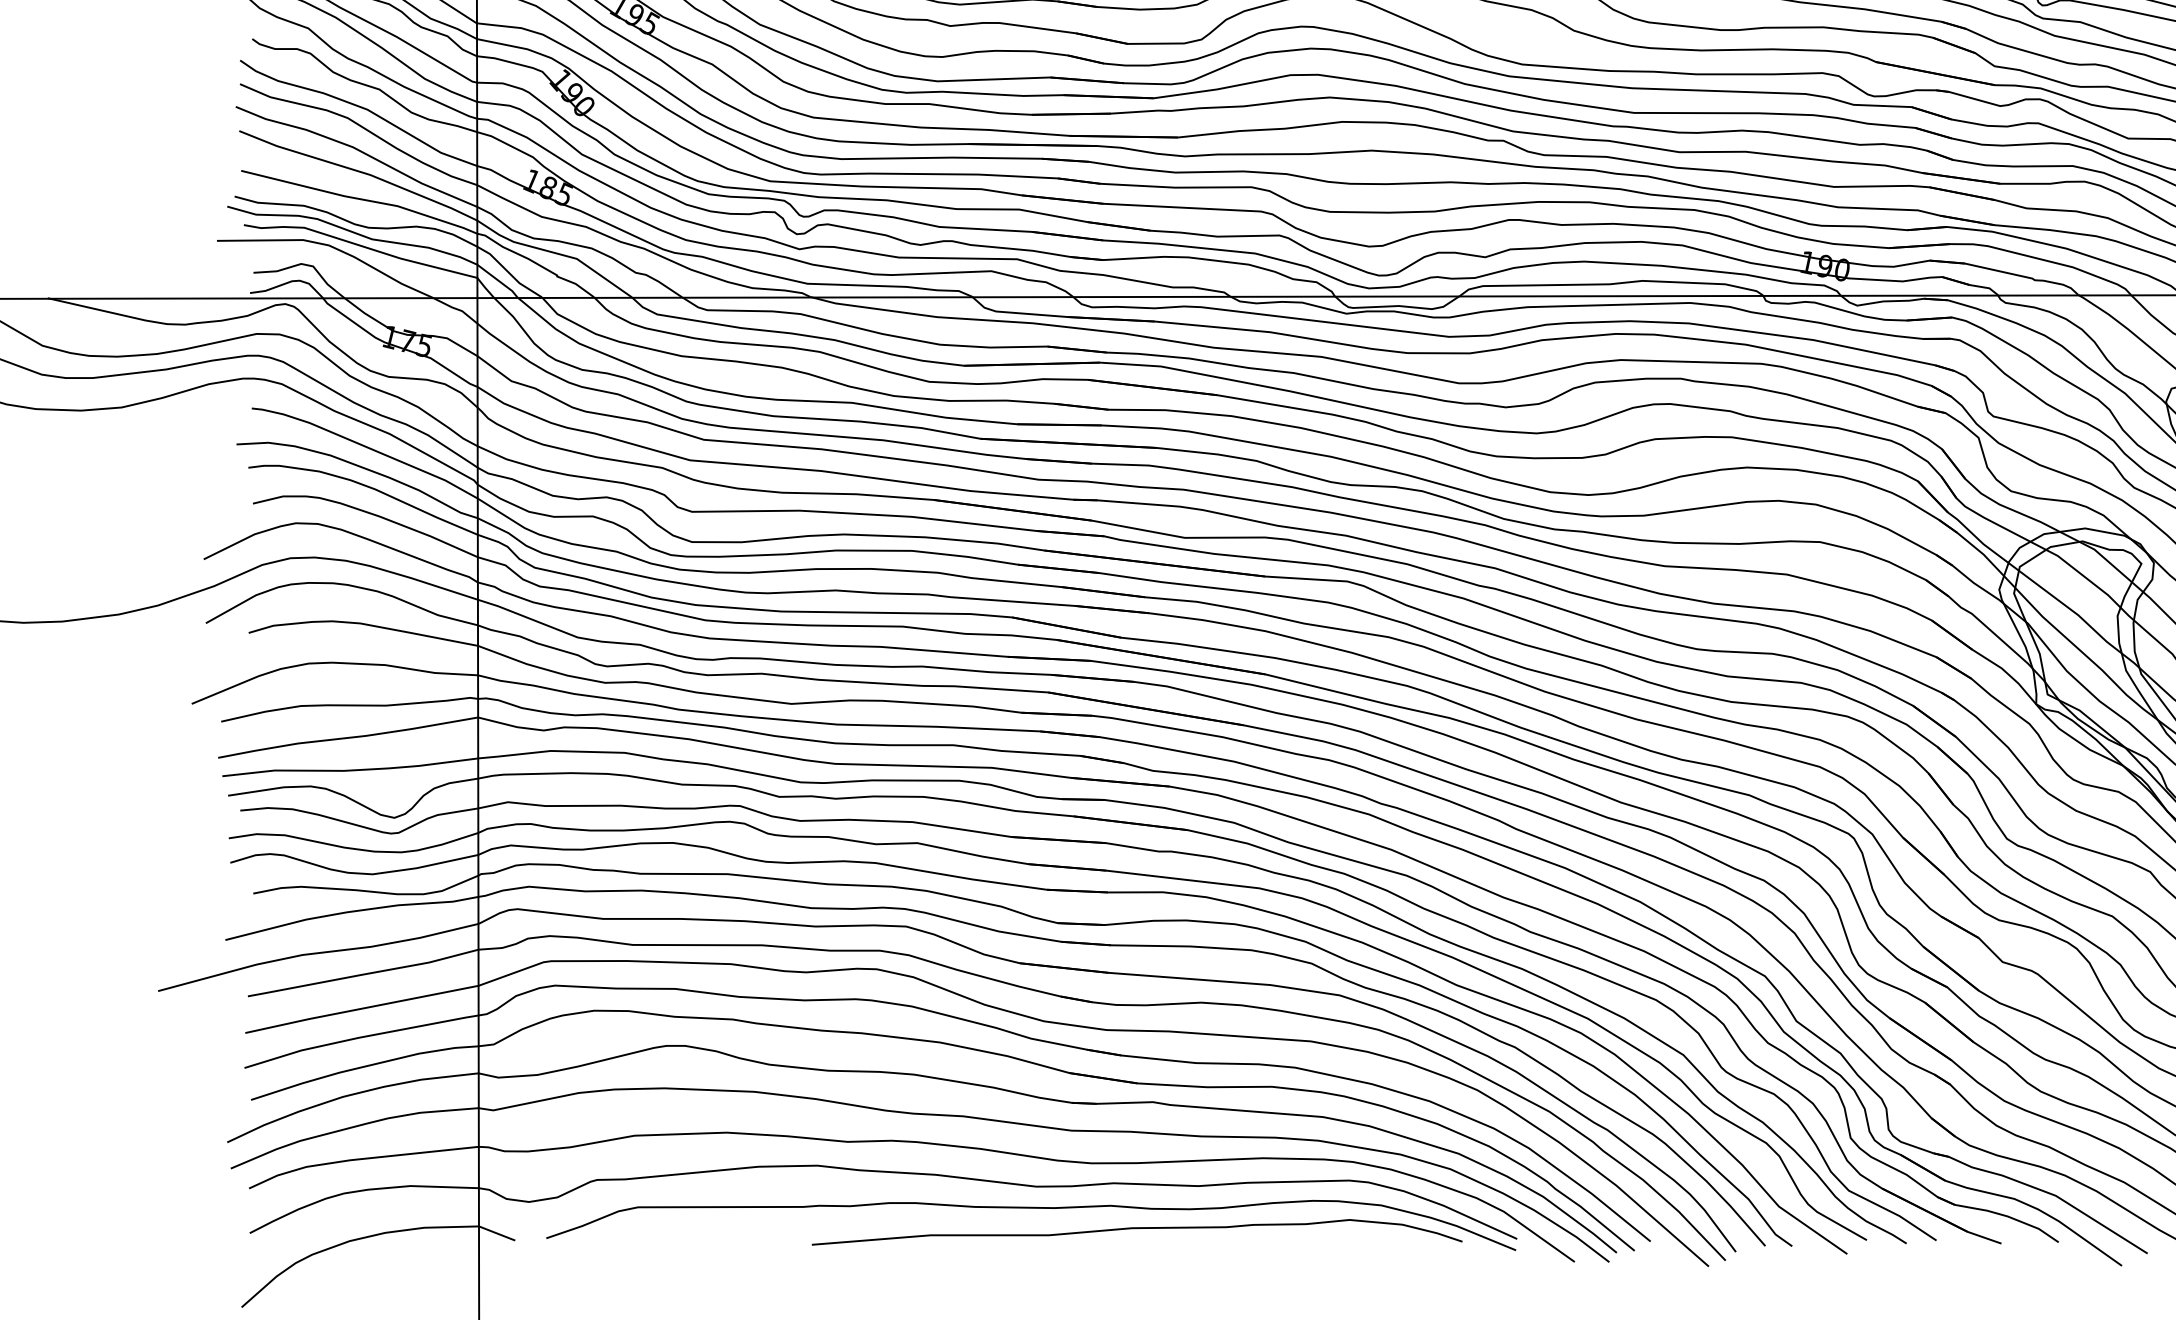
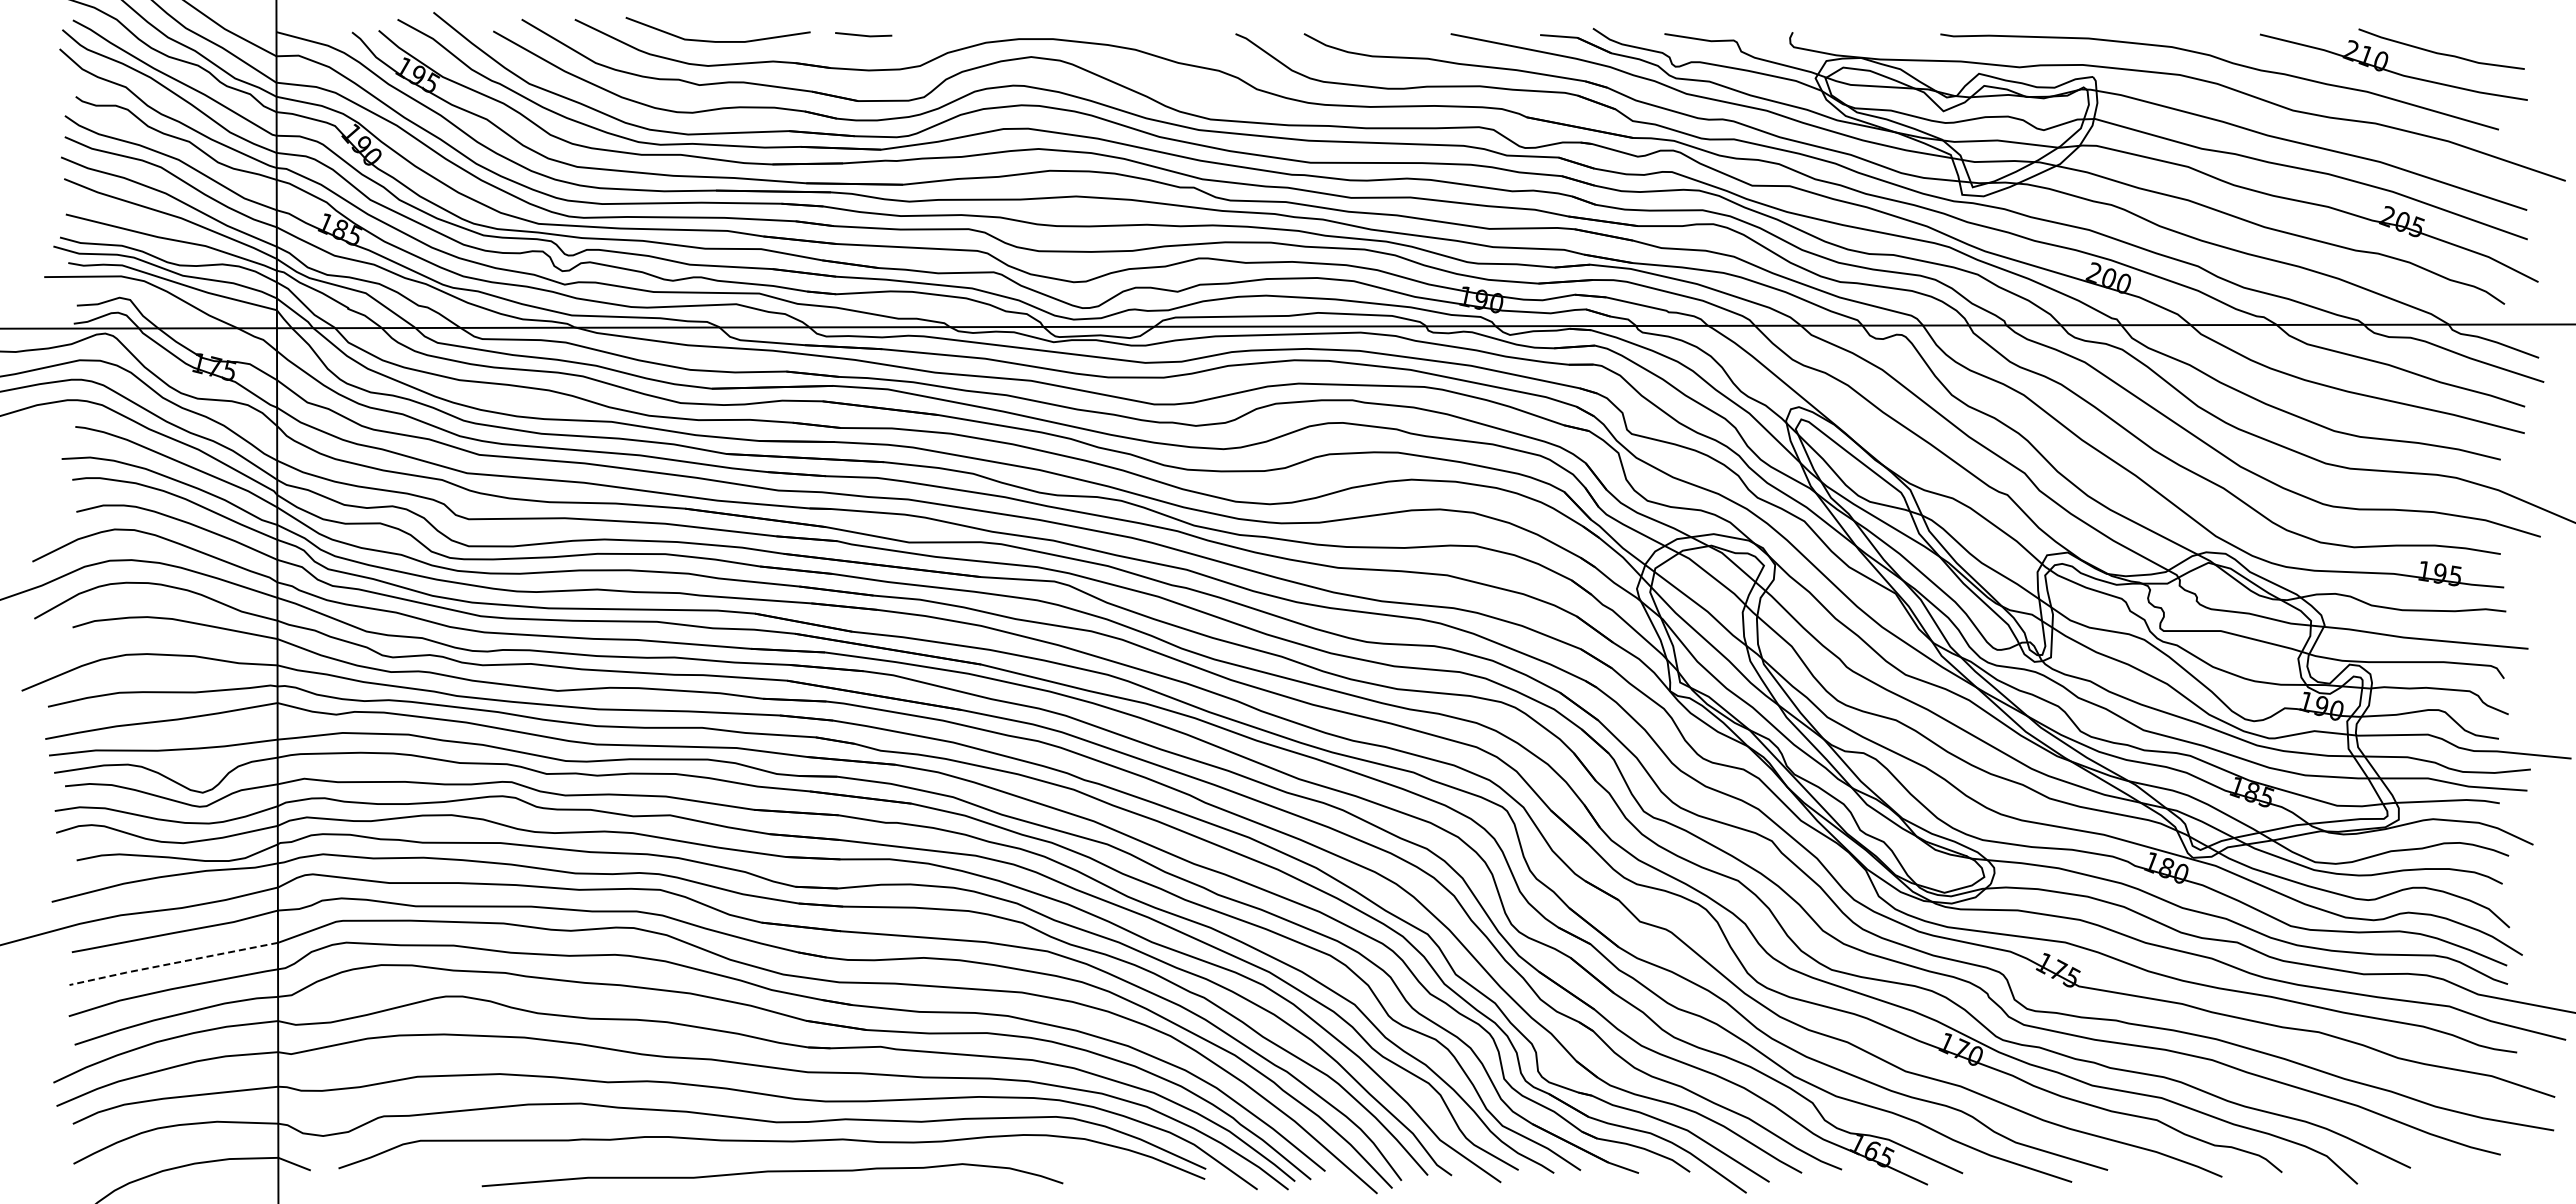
line: (360, 1008) -> (172, 963), solid -> dashed
curve: (1137, 1229) -> (772, 1172), moved

